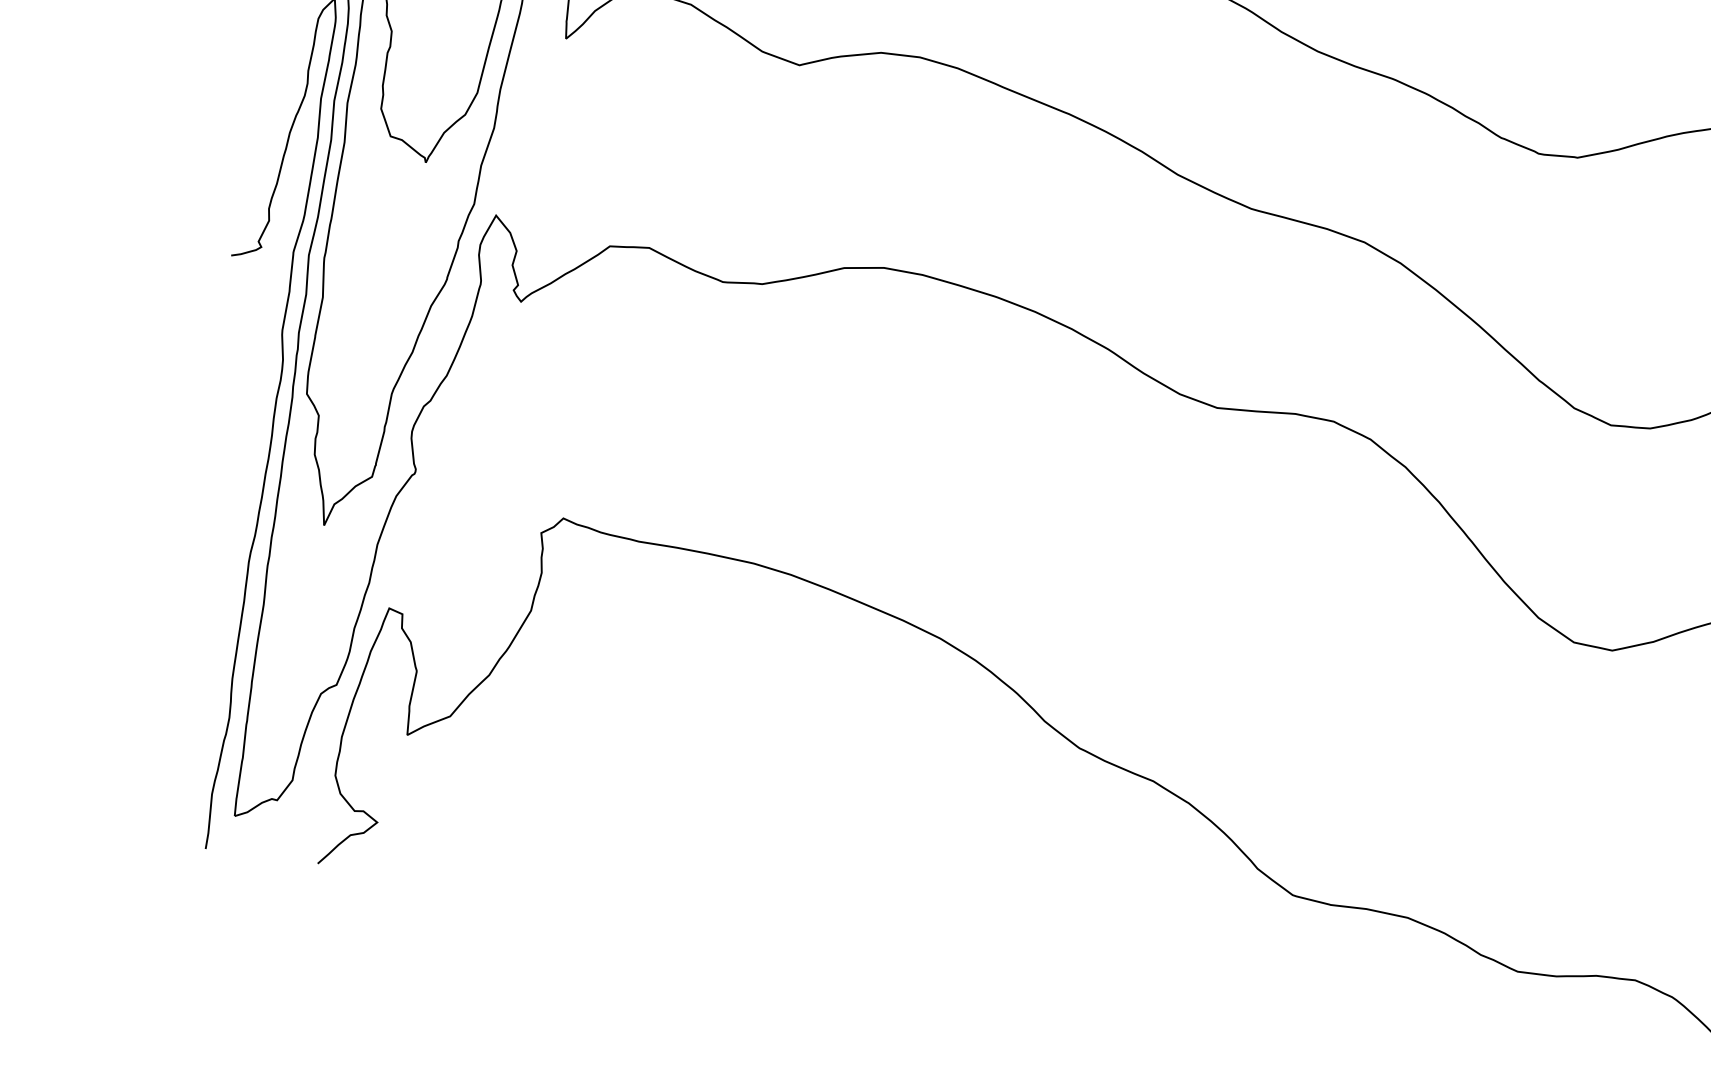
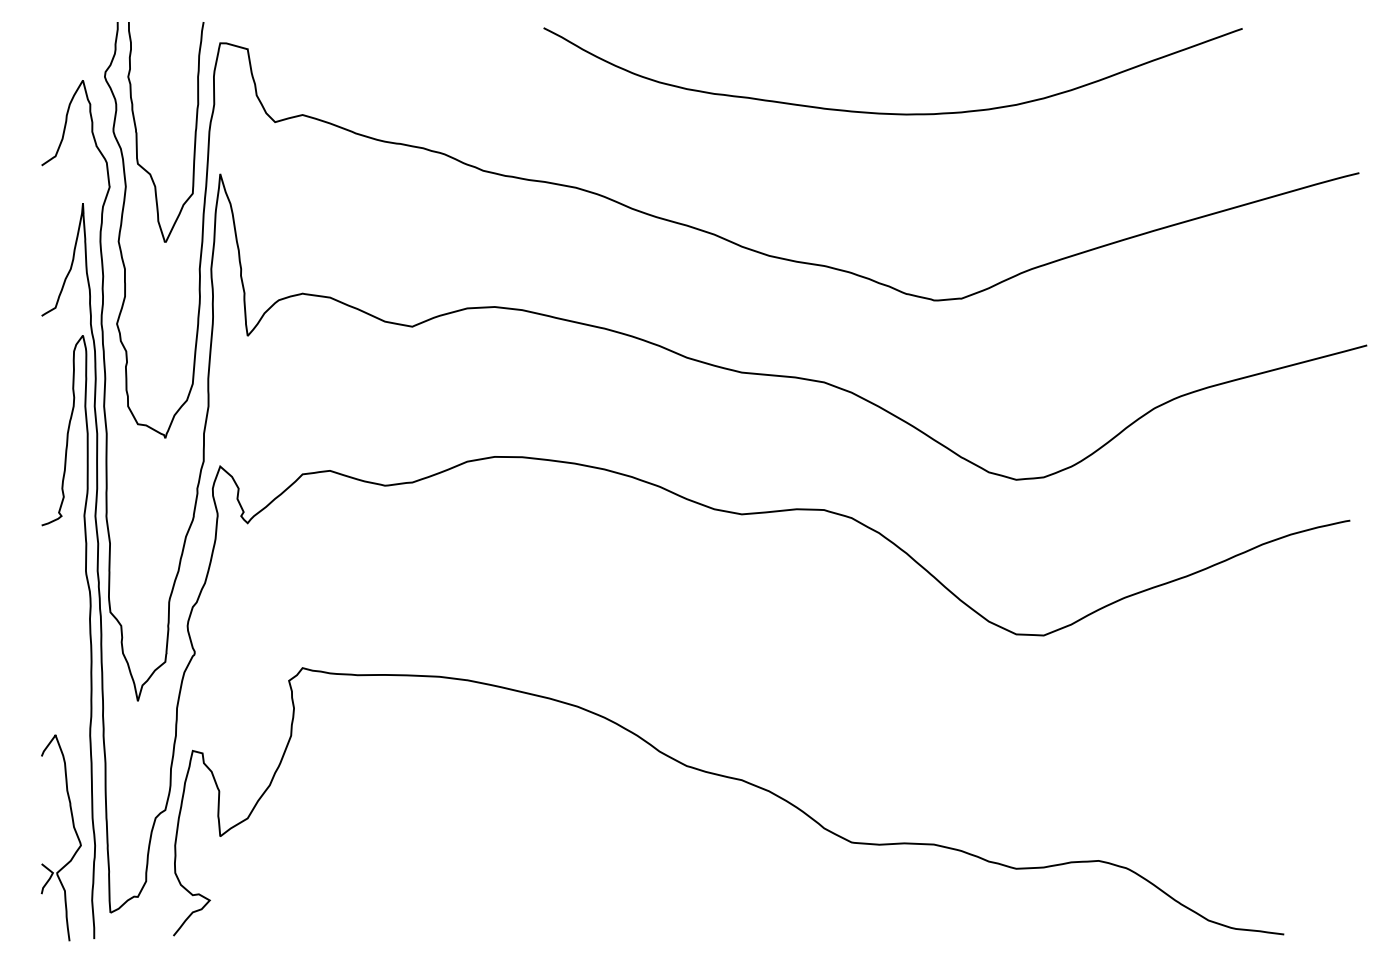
part: (203, 693) -> (74, 831), added

